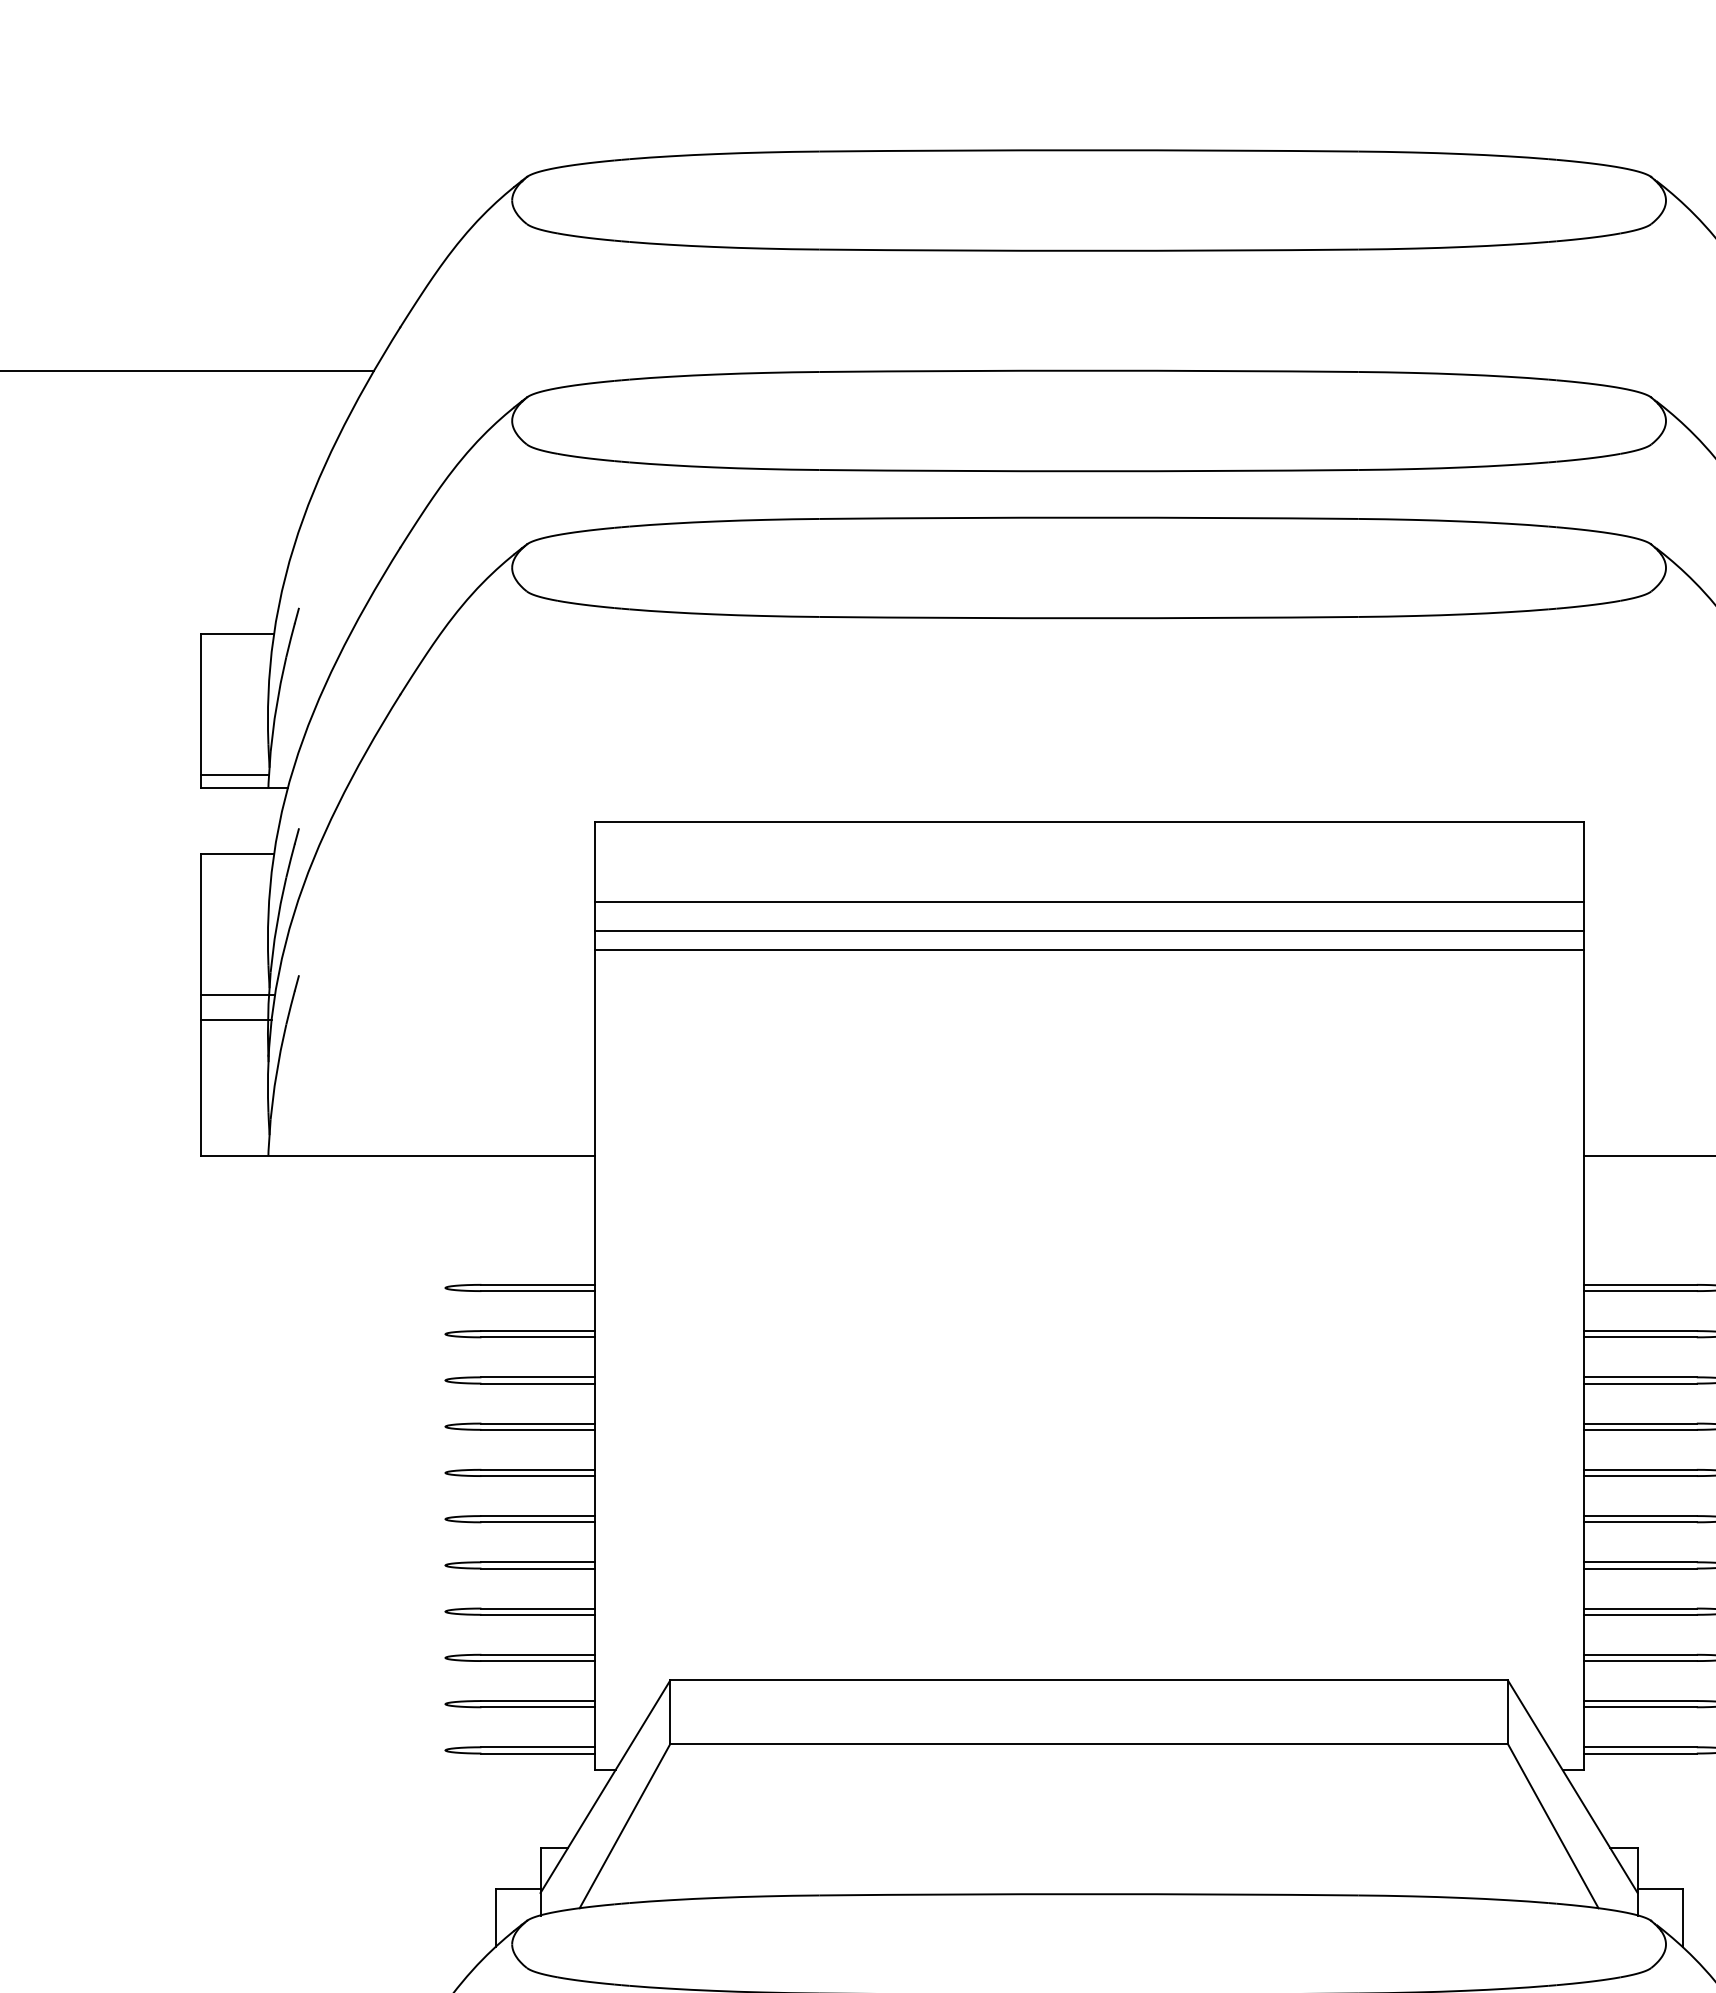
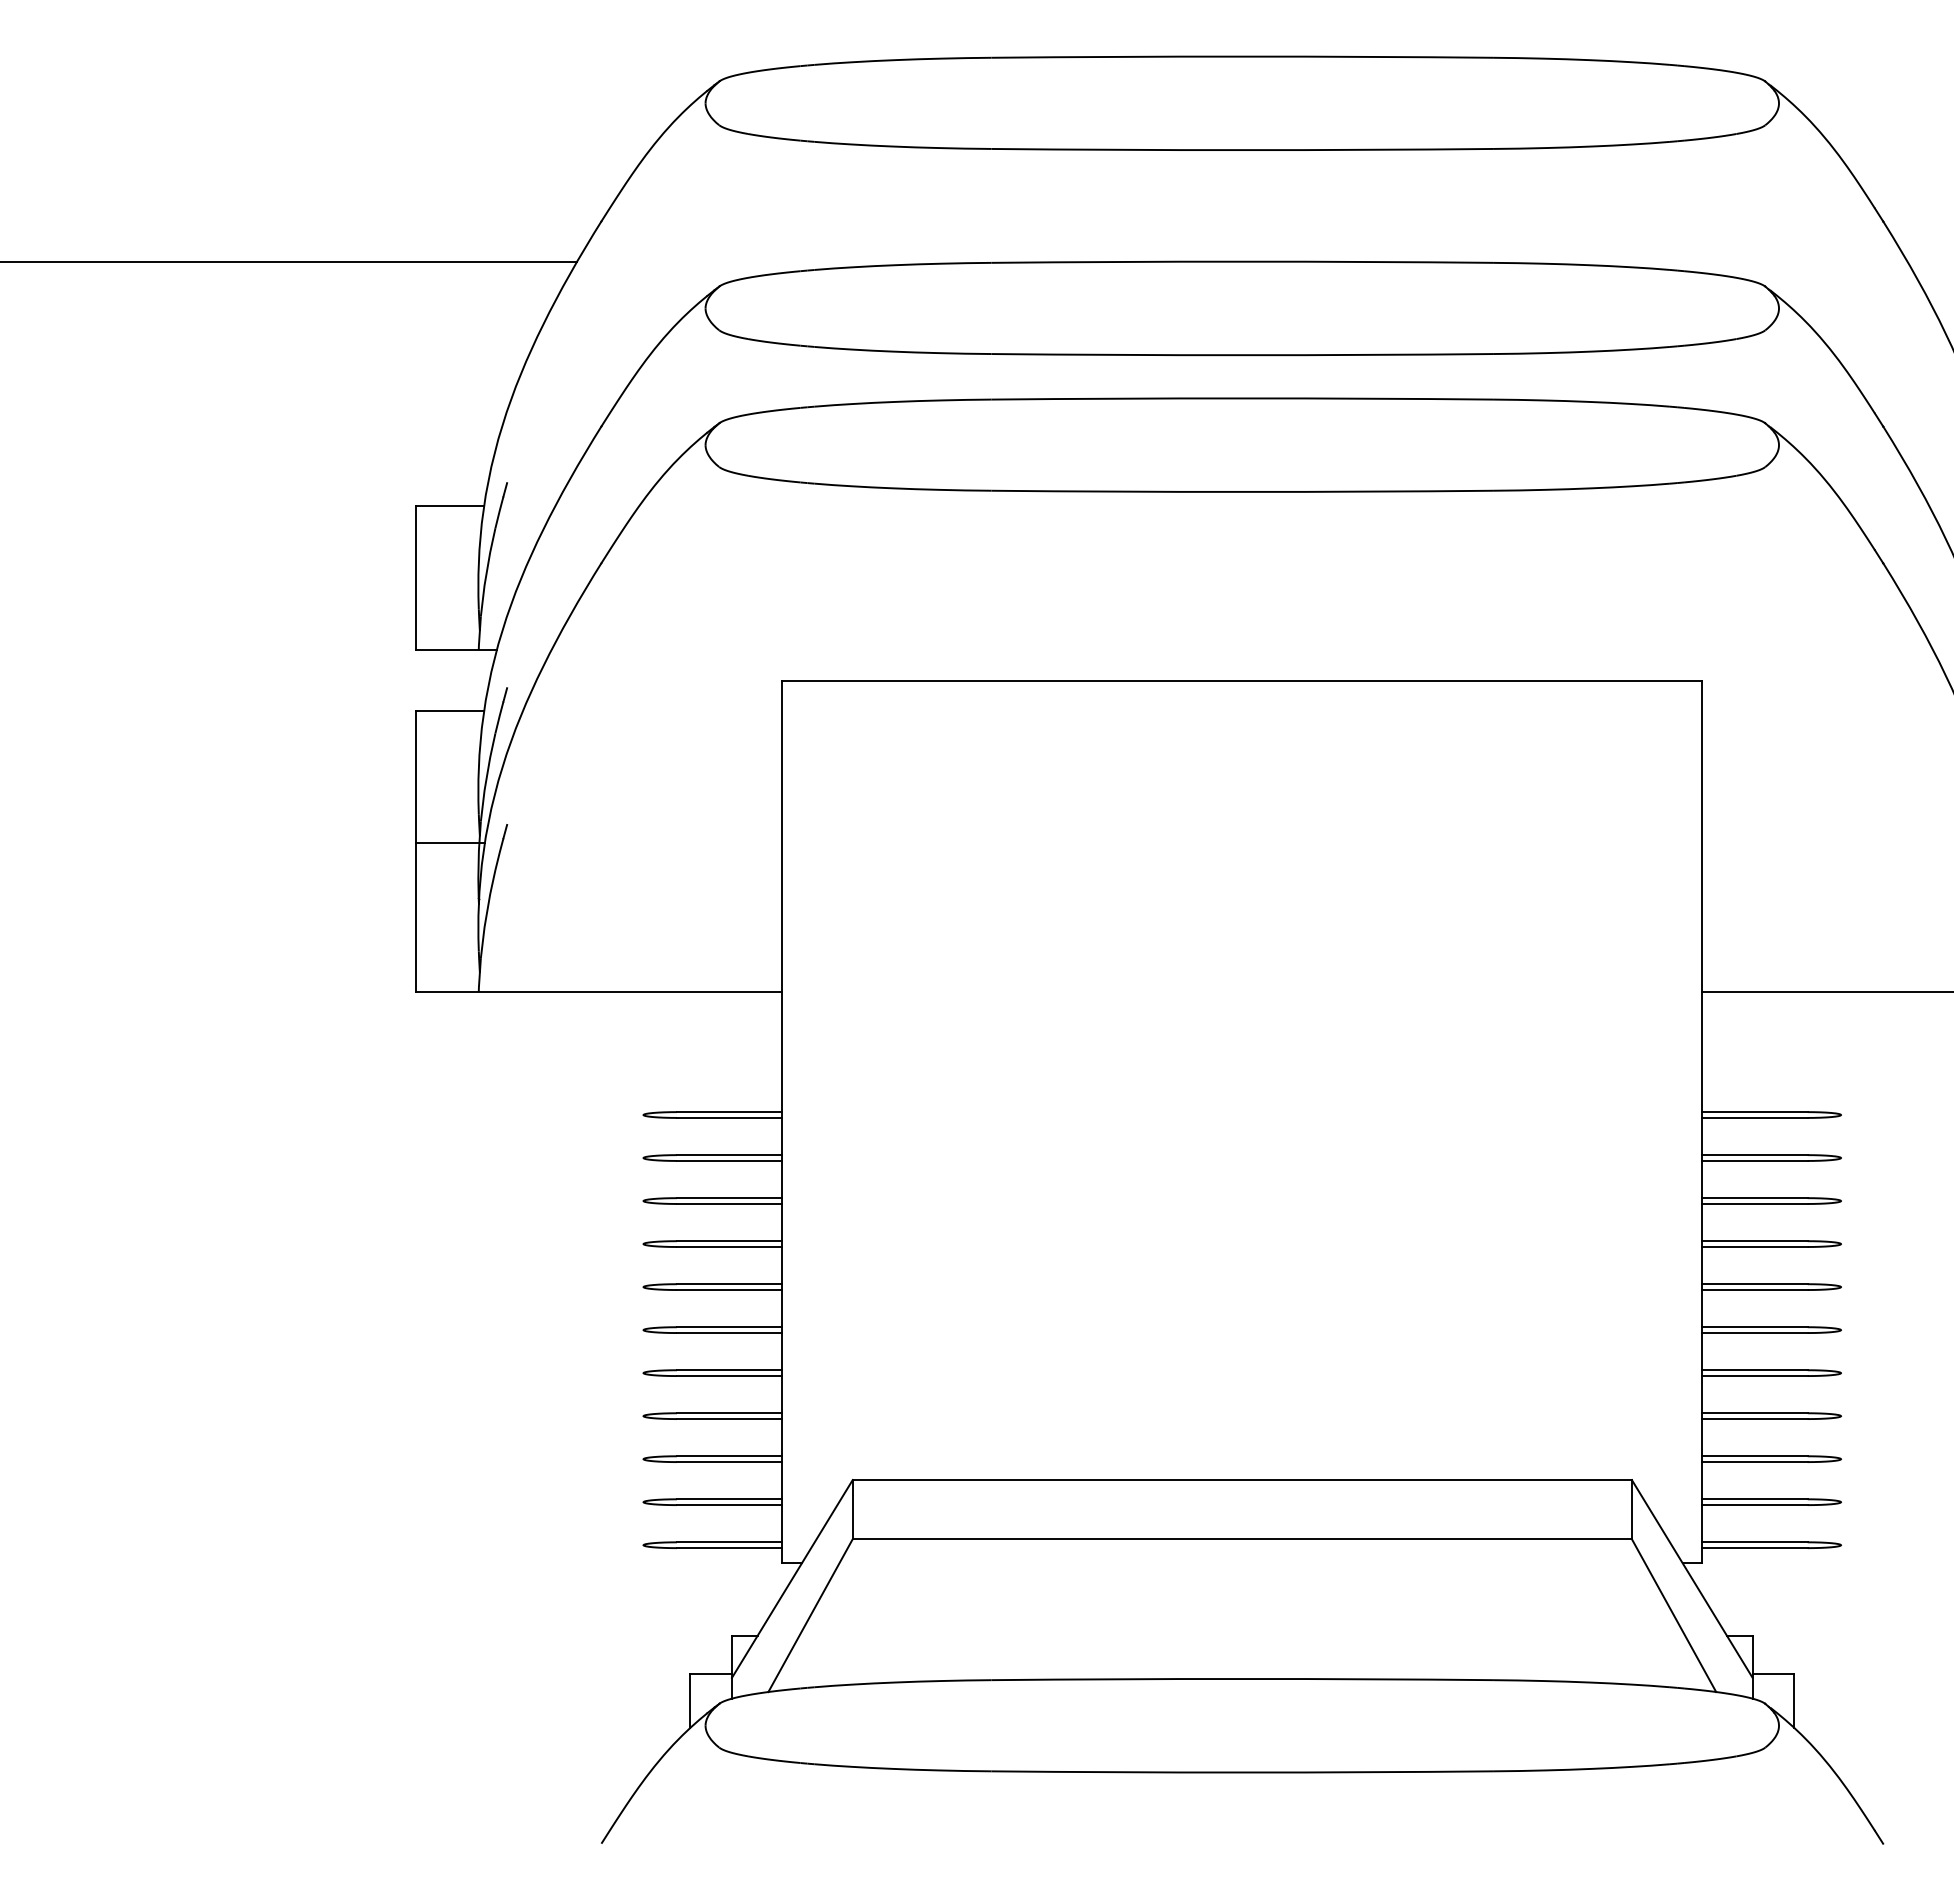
line: (234, 774) -> (447, 637), removed
line: (1089, 901) -> (1242, 755), removed
line: (1089, 930) -> (1242, 782), removed
line: (1089, 949) -> (1242, 800), removed
line: (235, 1019) -> (448, 865), removed

